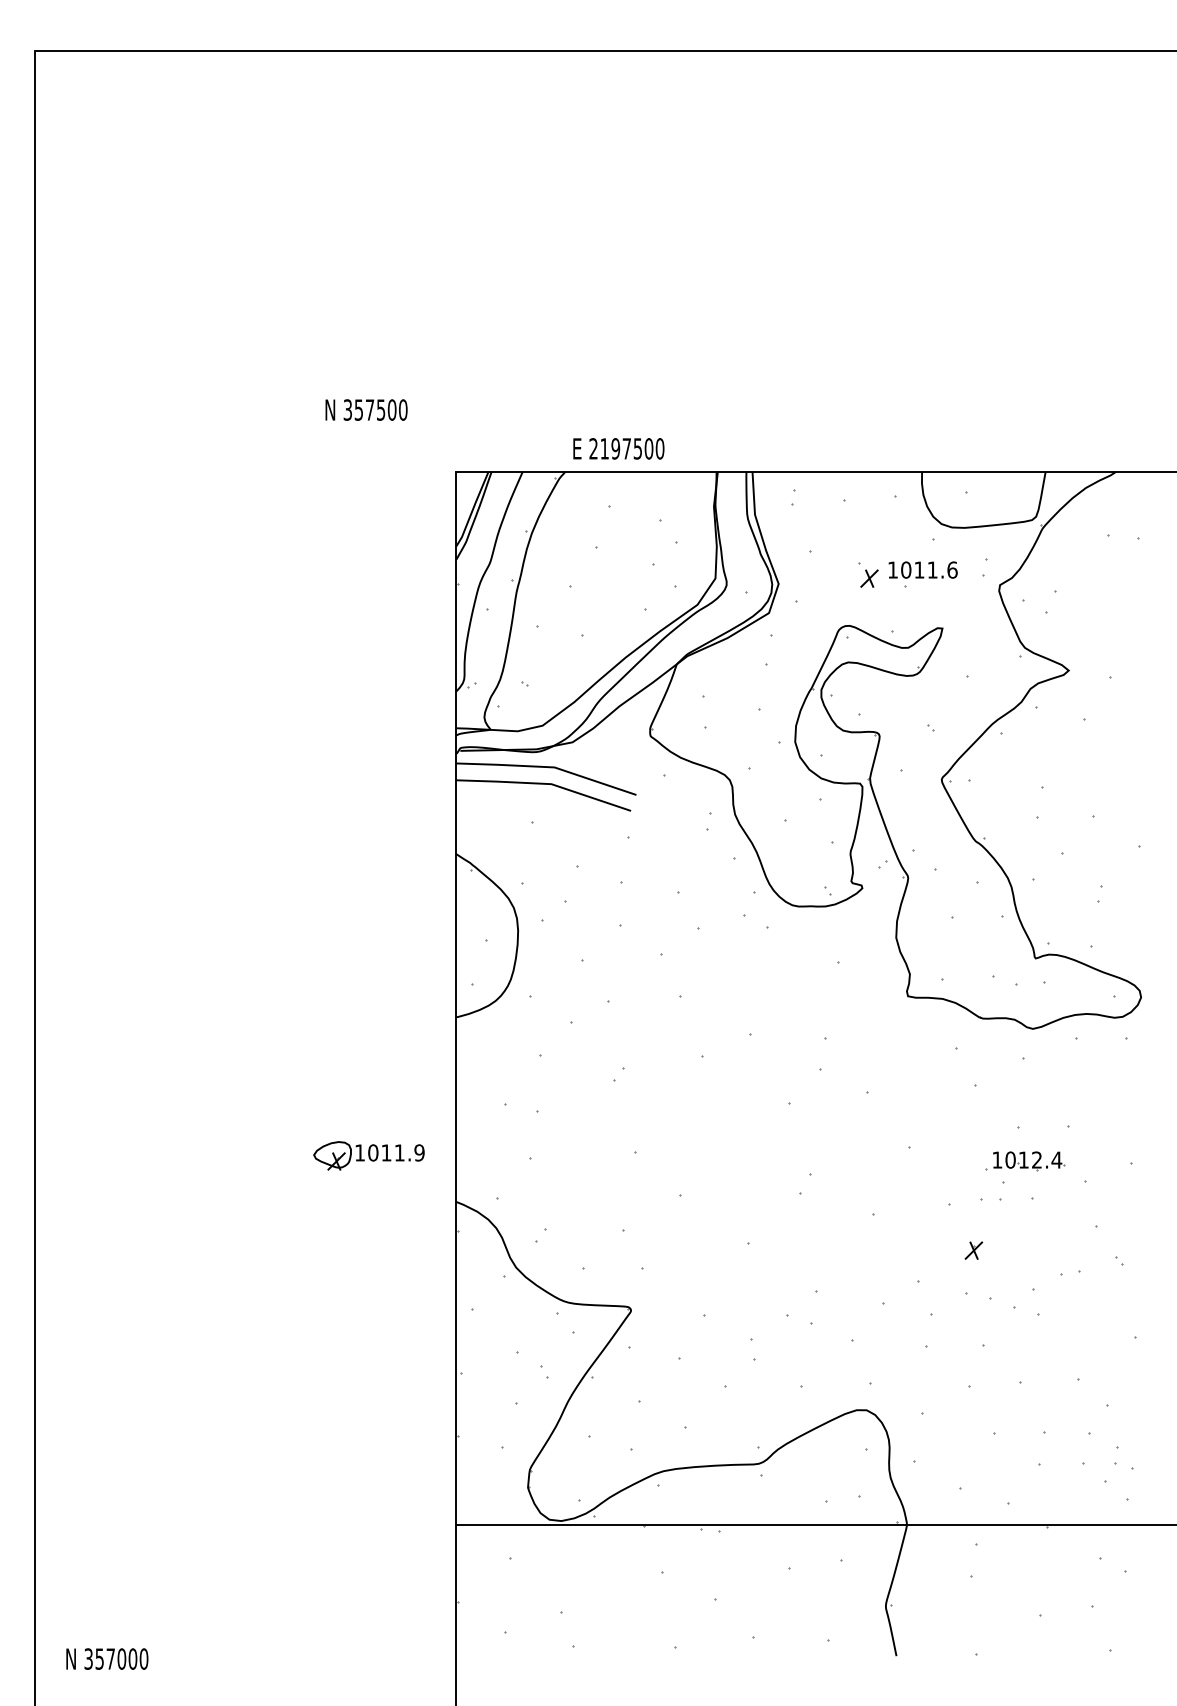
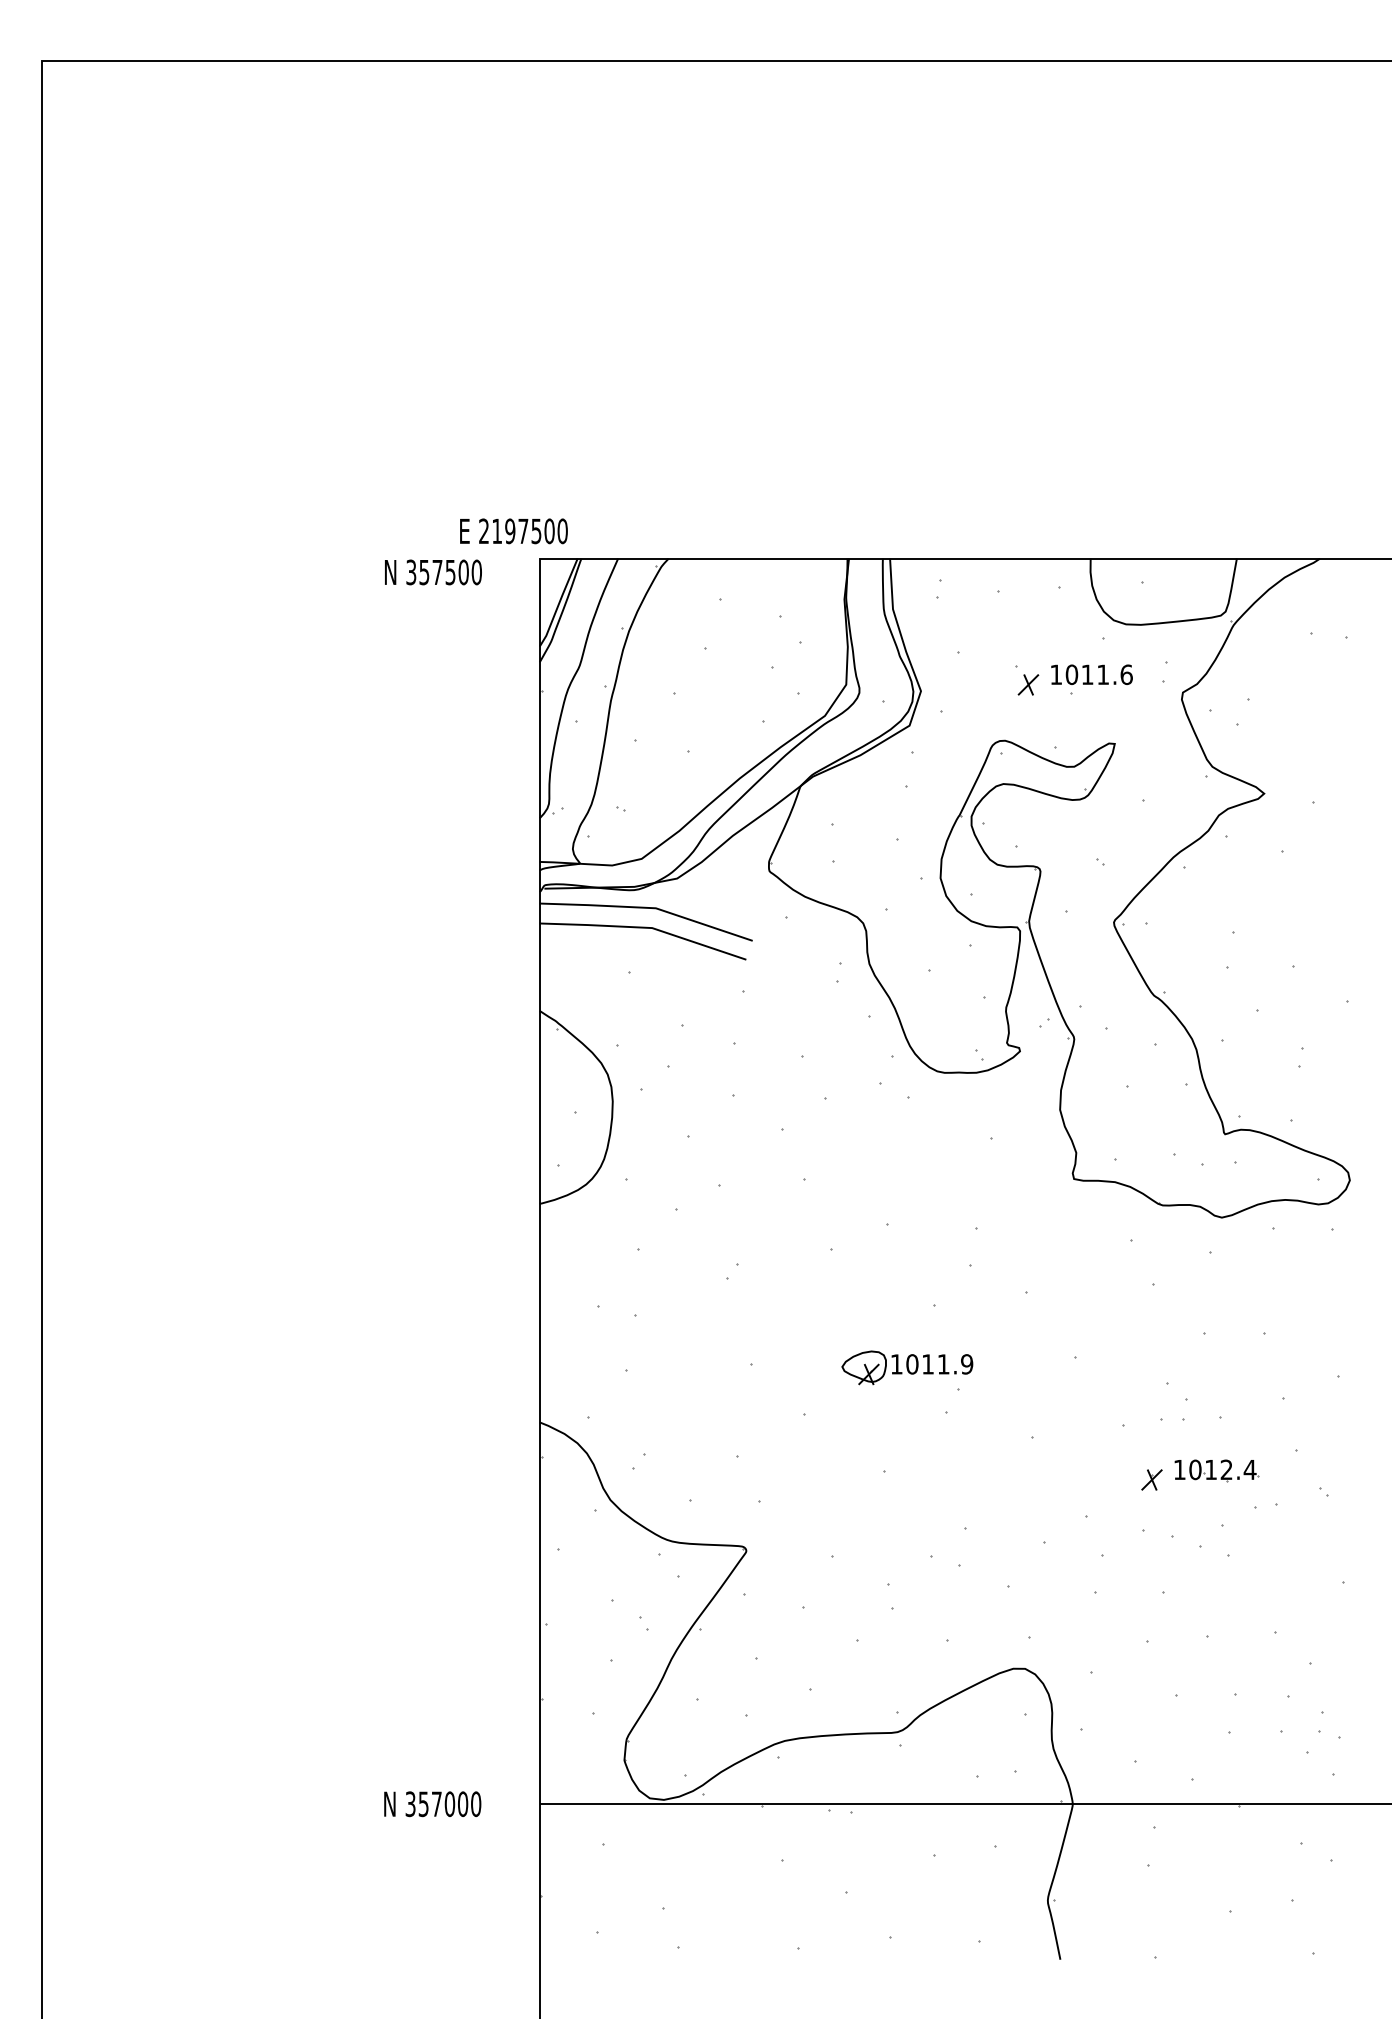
text: (366, 410) -> (433, 572), moved
text: (618, 448) -> (513, 531), moved
part: (369, 1155) -> (907, 1367), moved
part: (1028, 1160) -> (1216, 1470), moved
text: (107, 1659) -> (432, 1804), moved

